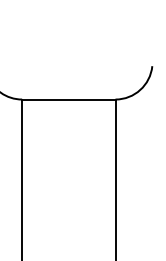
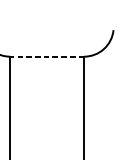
line: (68, 99) -> (46, 56), solid -> dashed

